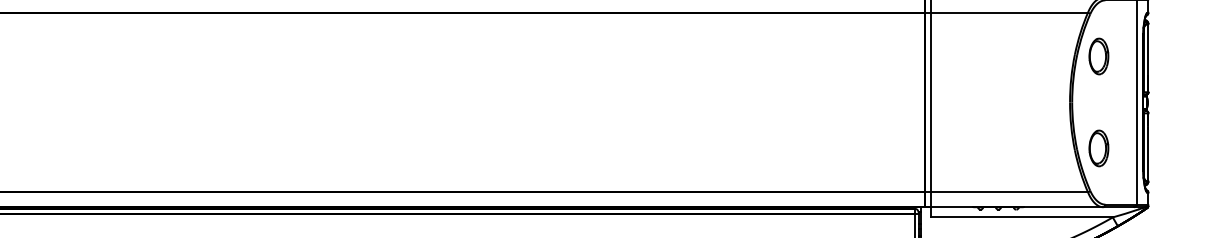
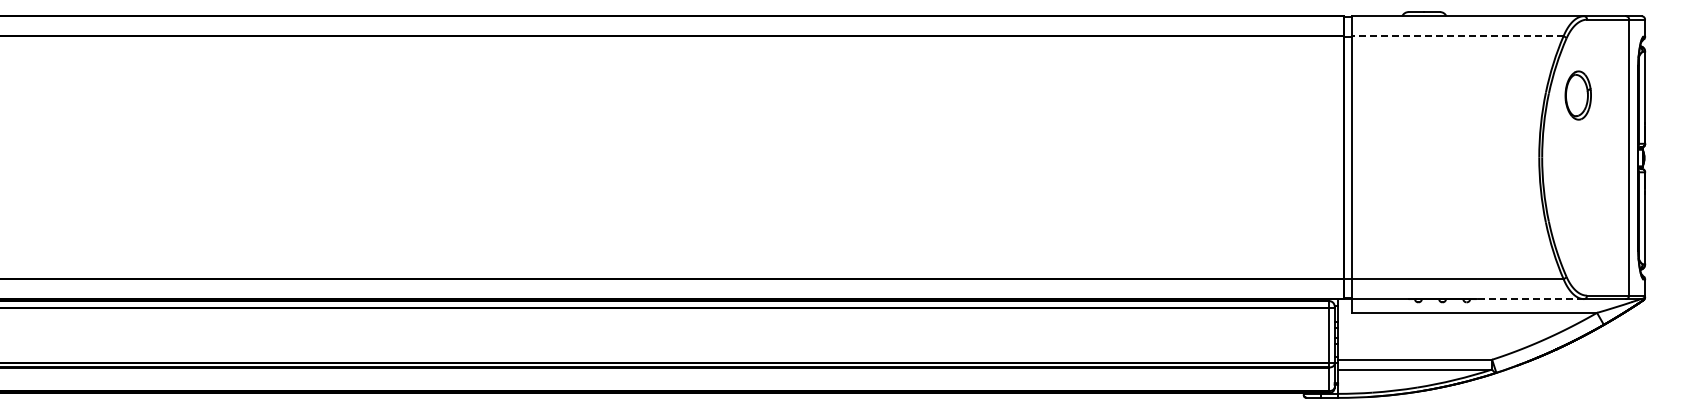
line: (1009, 12) -> (1457, 36), solid -> dashed
part: (1098, 148) -> (1577, 219), removed
line: (1063, 207) -> (1530, 299), solid -> dashed

